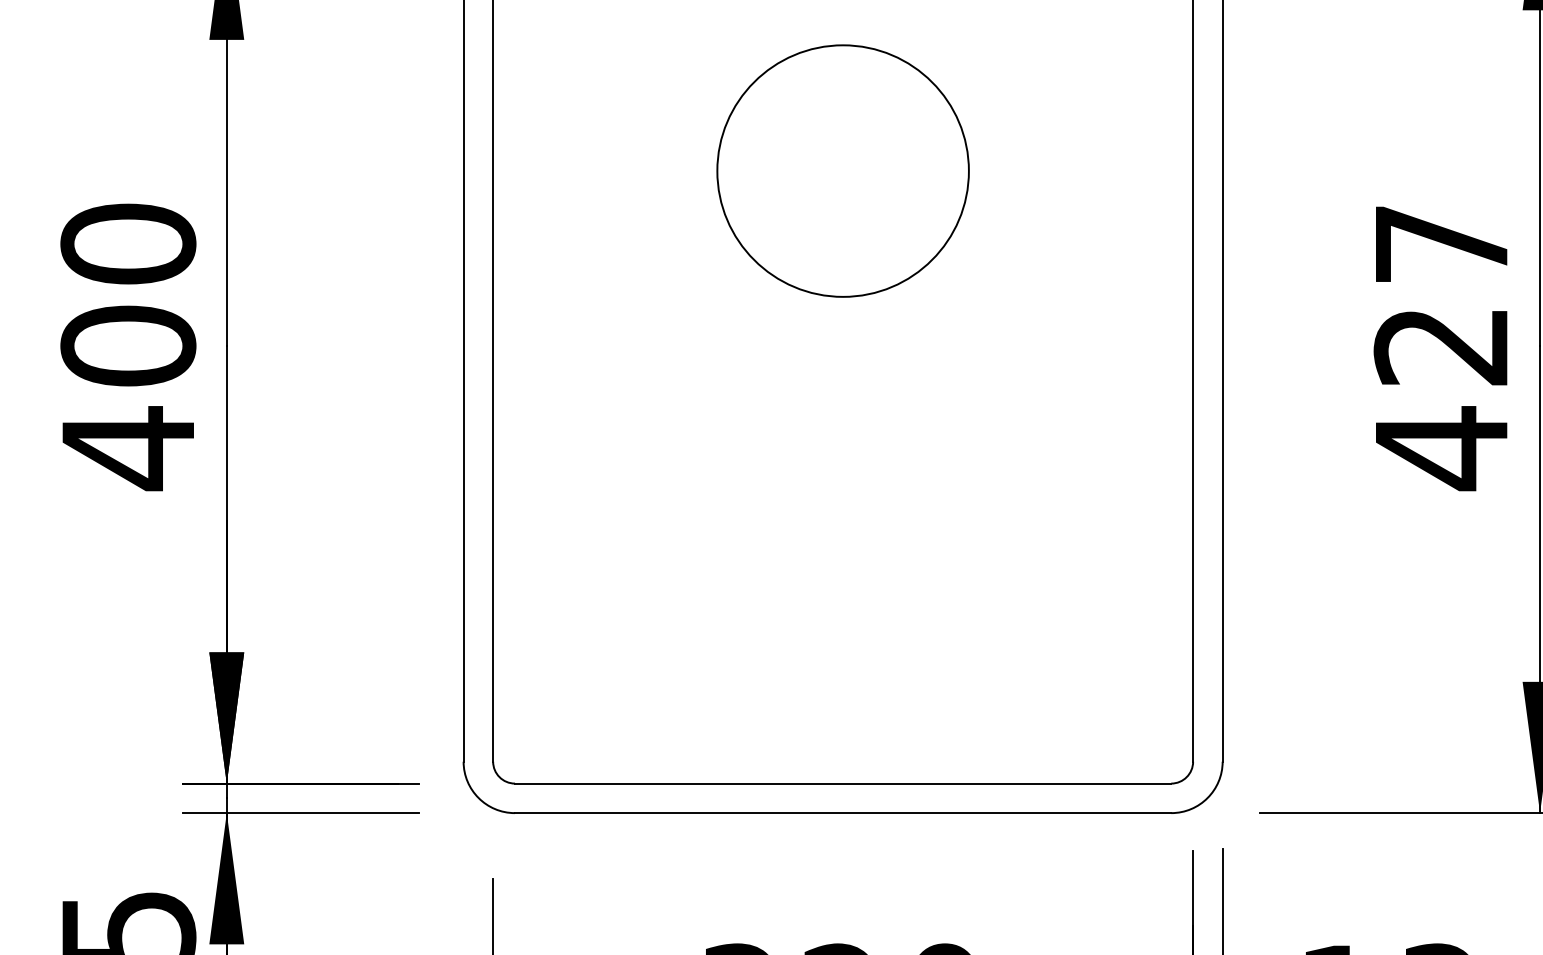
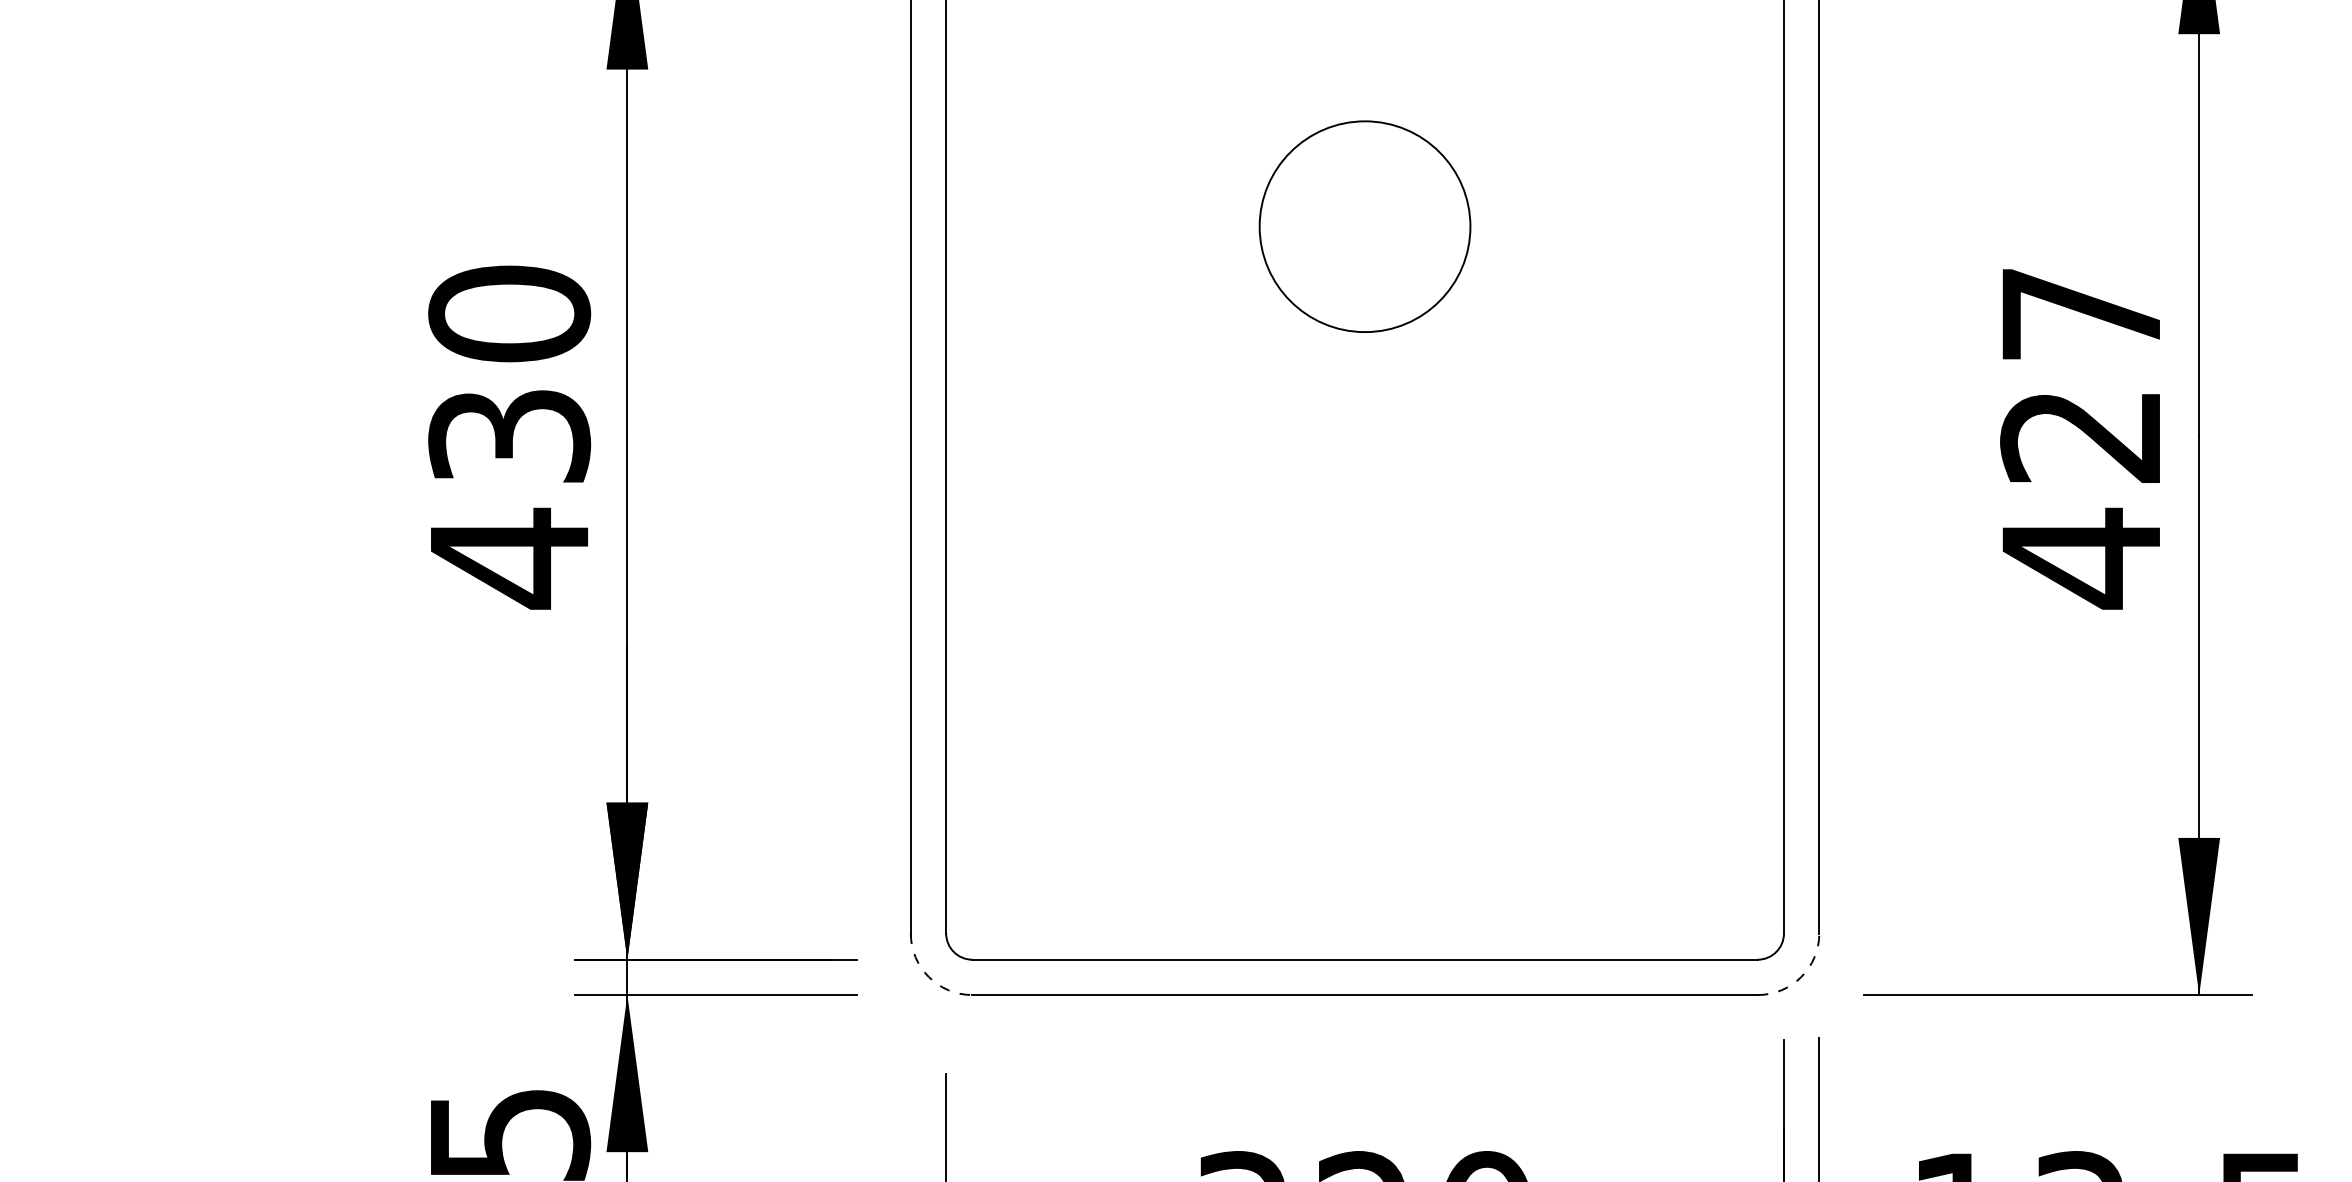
circle: (842, 171) -> (1364, 226), size x0.7
text: (128, 345) -> (509, 435), 400 -> 430
arc: (478, 798) -> (928, 977), solid -> dashed
arc: (1207, 798) -> (1801, 977), solid -> dashed

